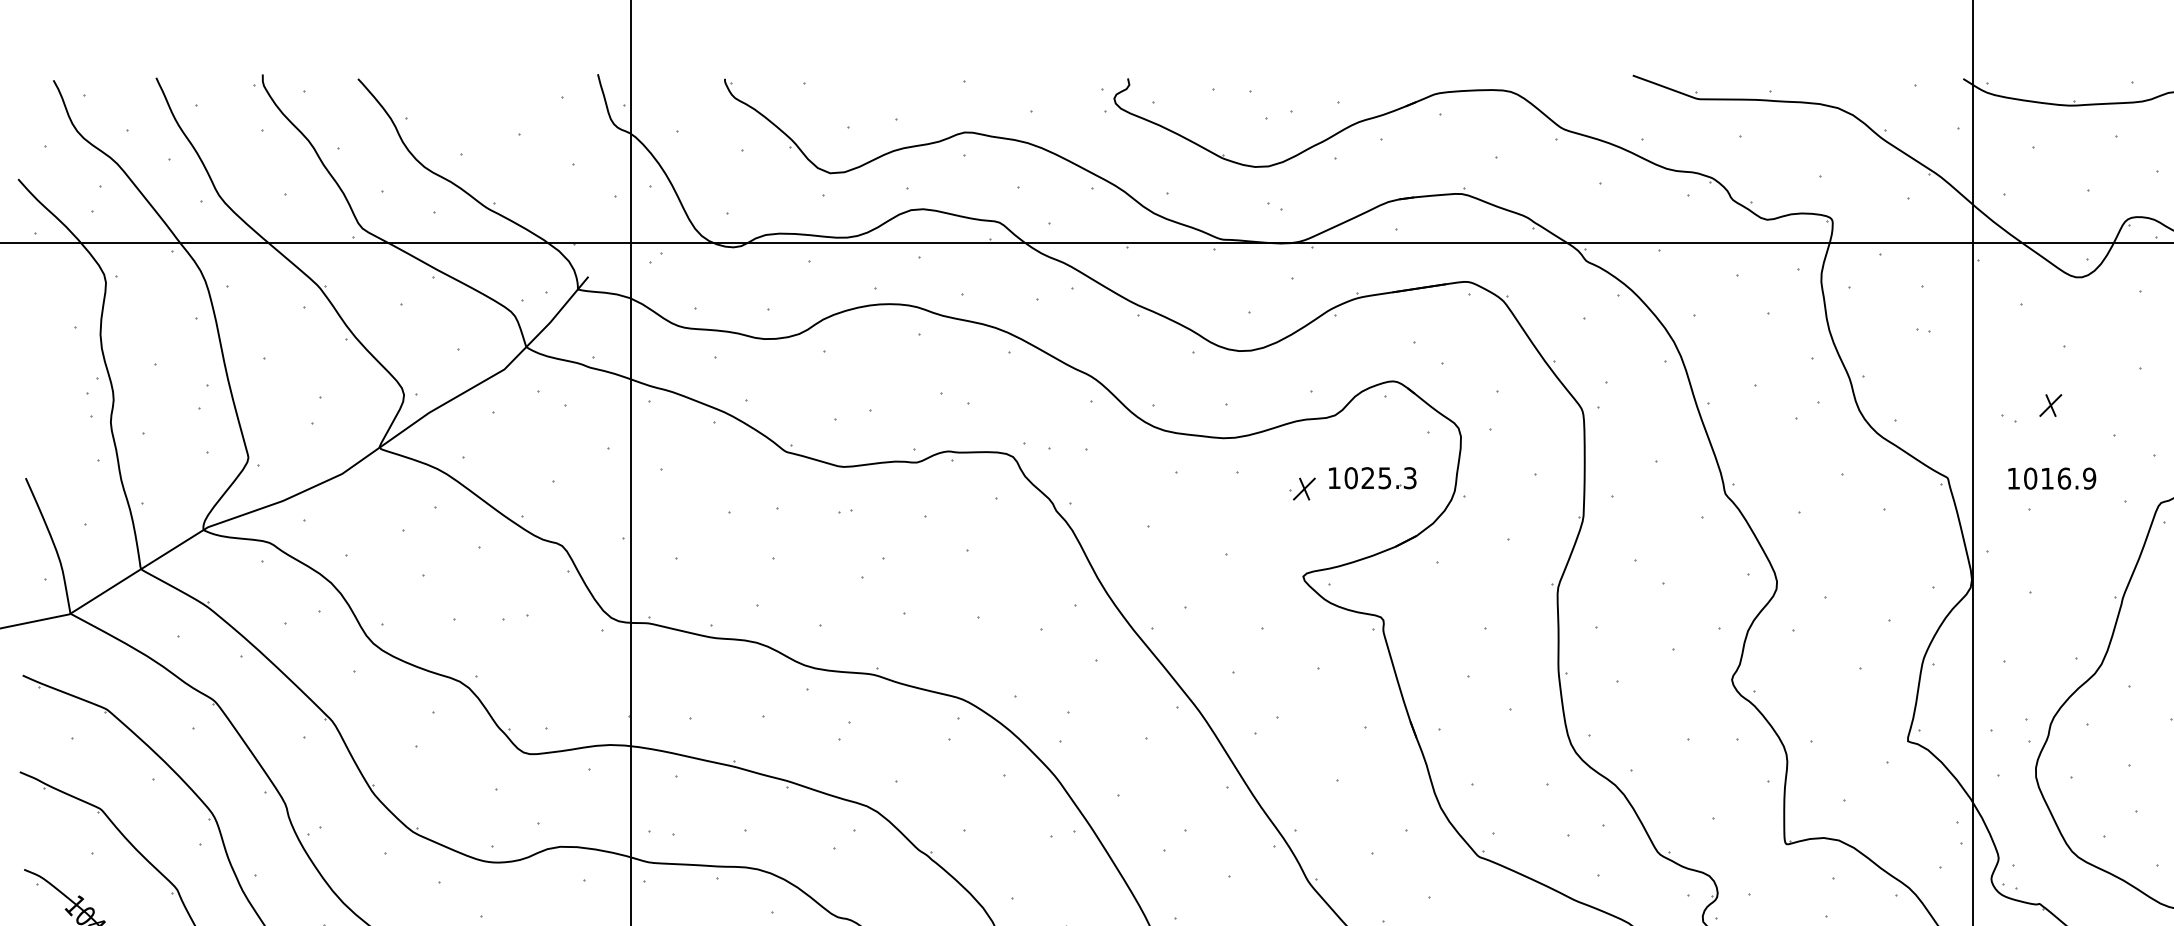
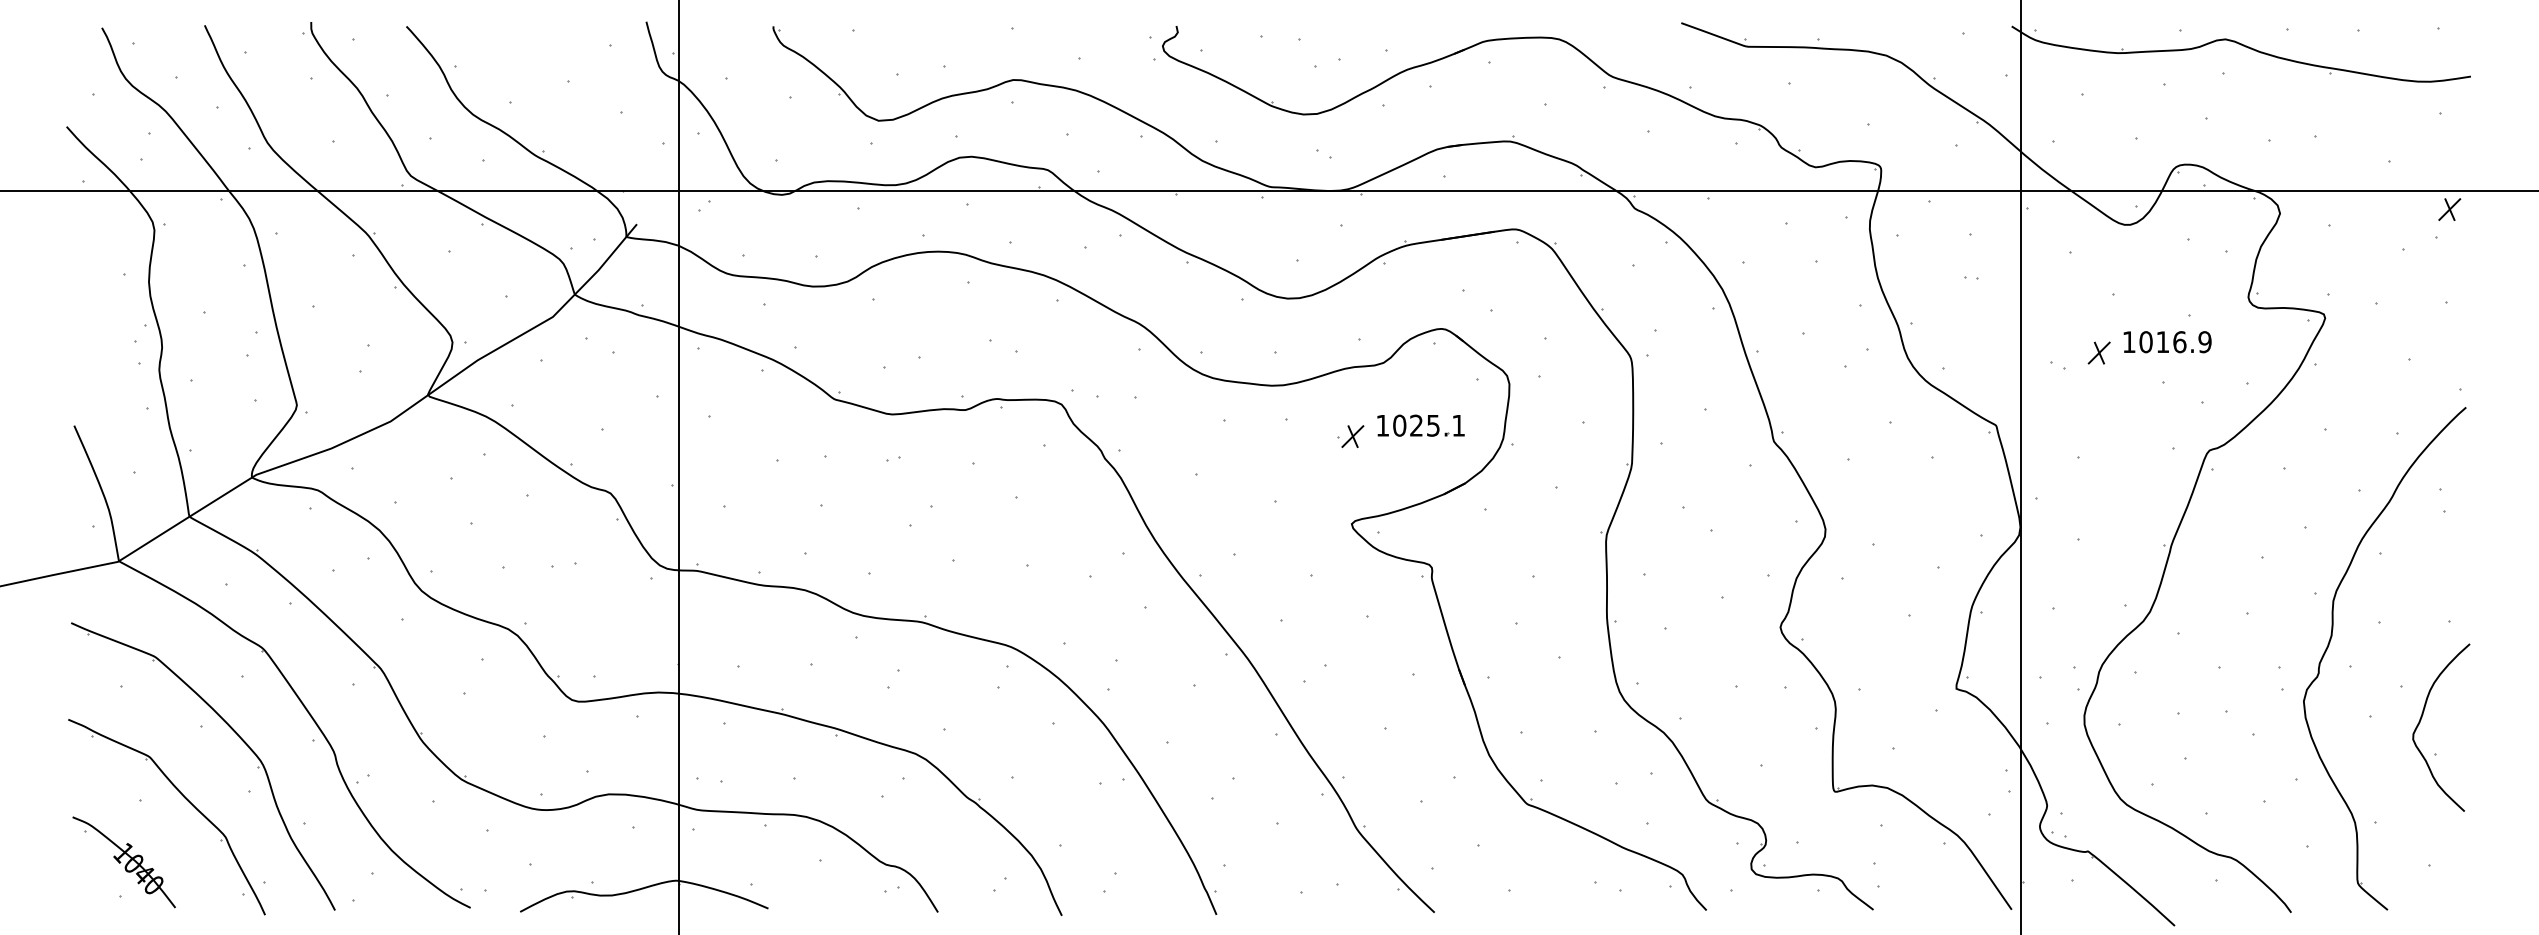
text: (1410, 477) -> (1458, 425), 1025.3 -> 1025.1
text: (2052, 478) -> (2167, 342), moved

